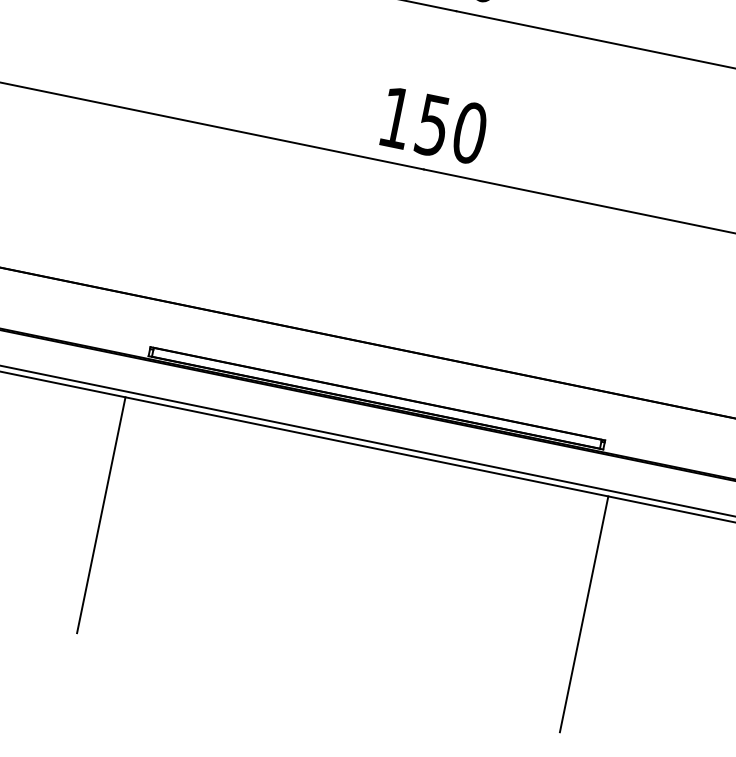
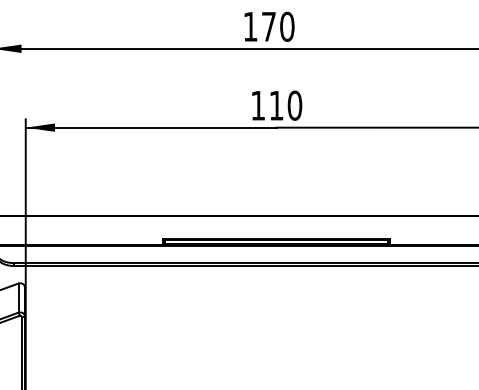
text: (432, 125) -> (276, 105), 150 -> 110
line: (102, 514) -> (156, 324), removed
line: (583, 613) -> (396, 324), removed

